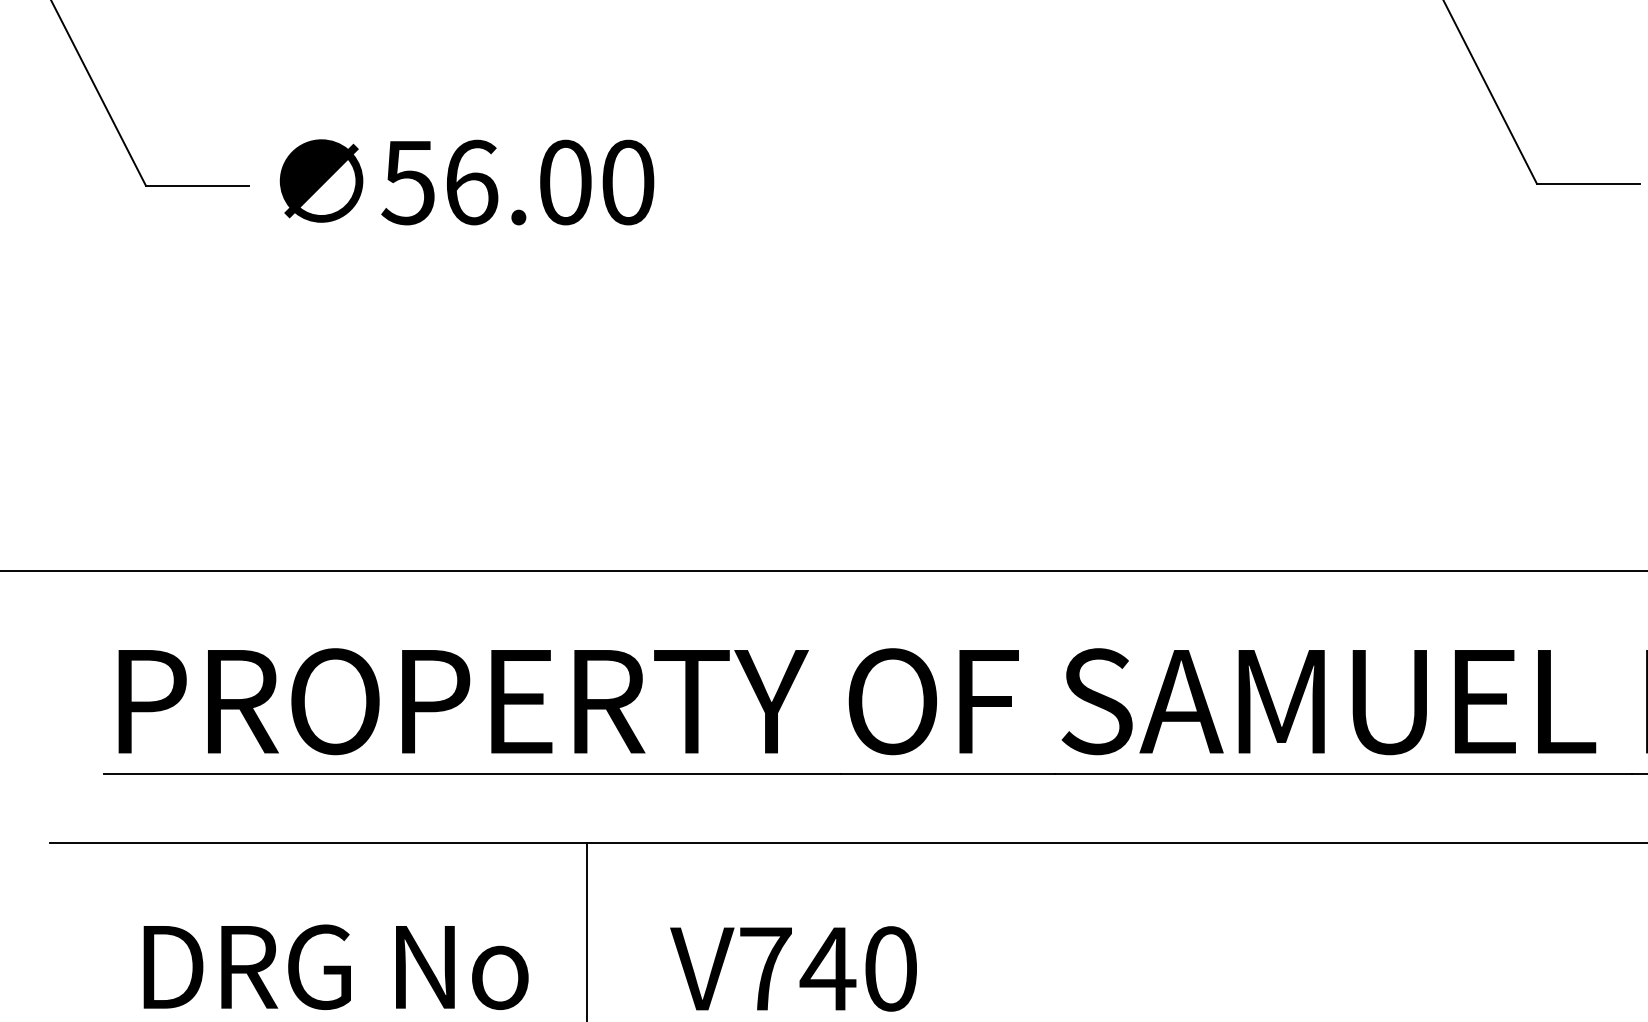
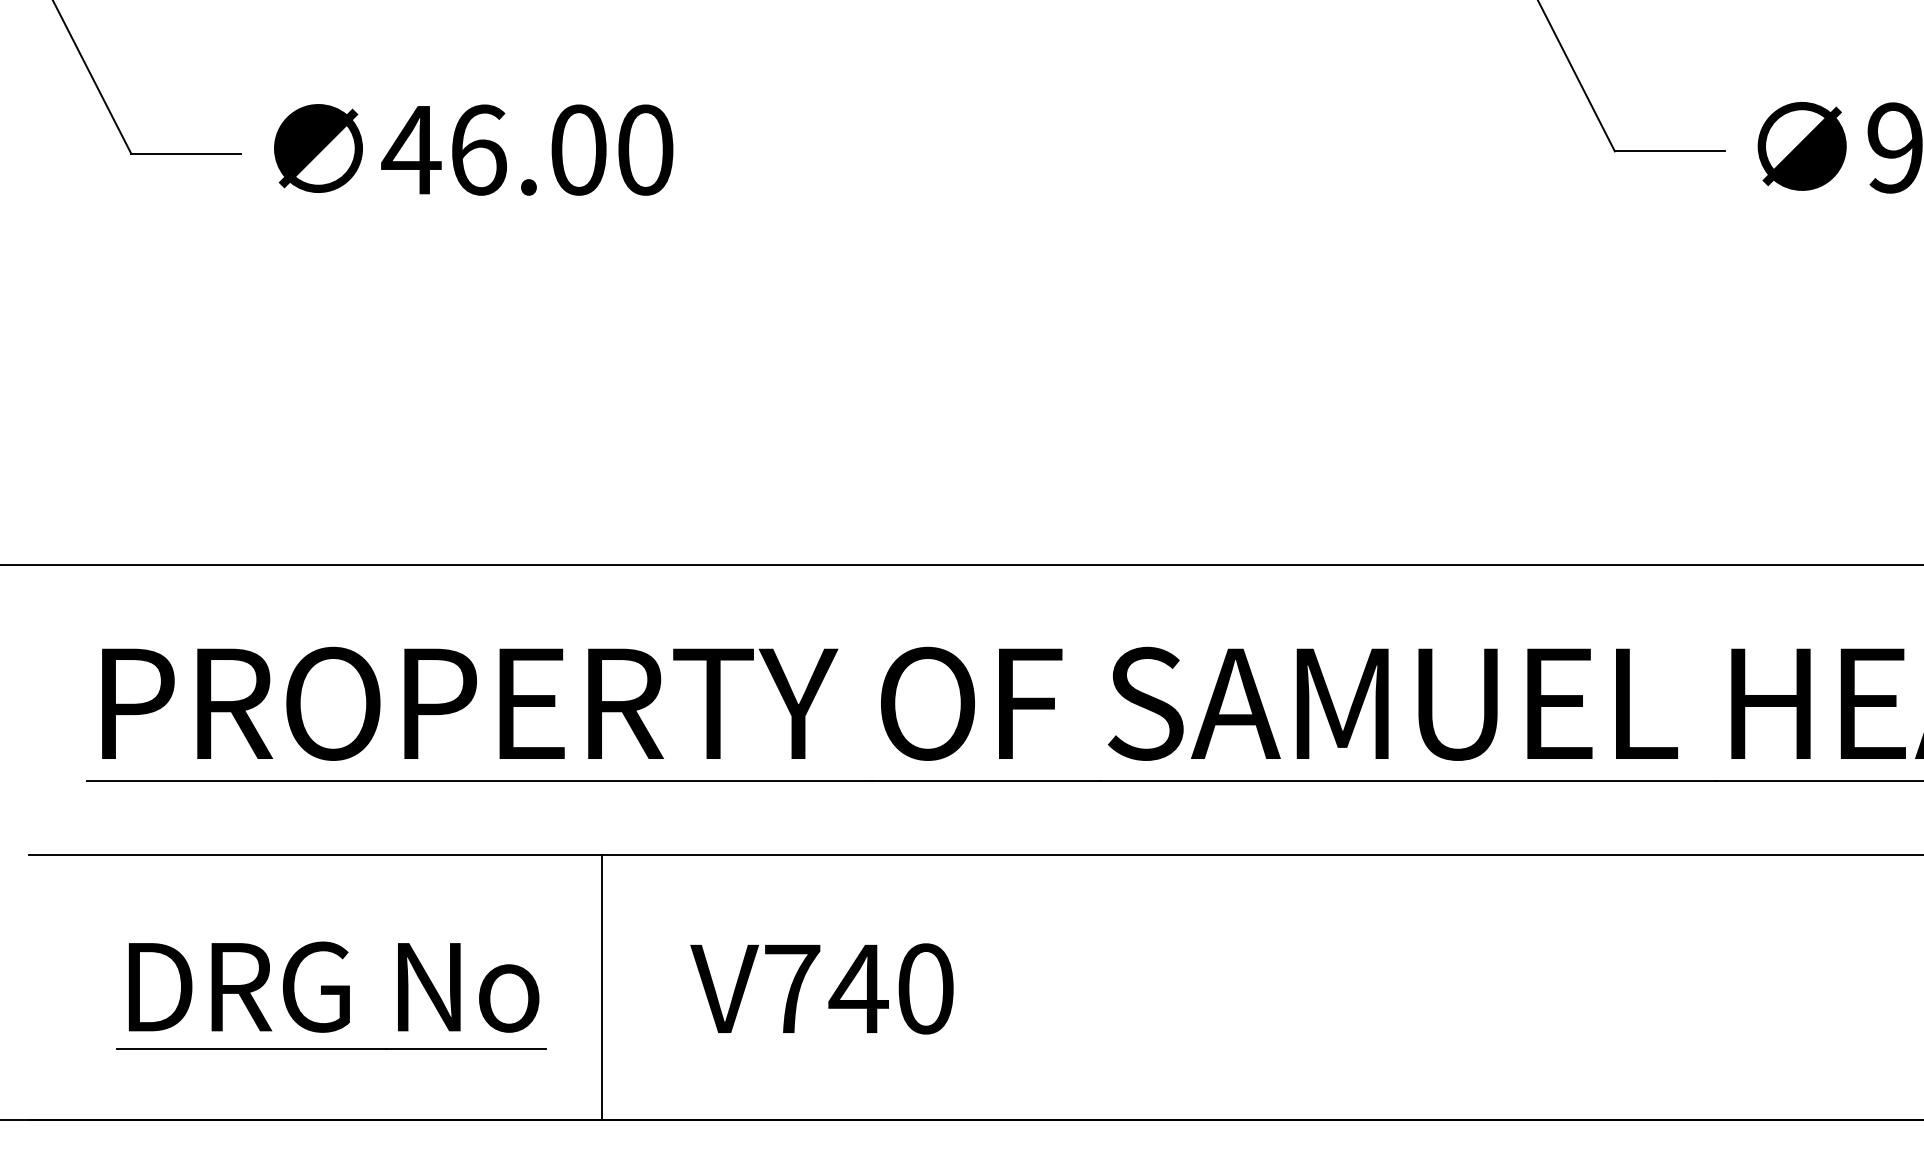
text: (408, 182) -> (411, 150), 56.00 -> 46.00

